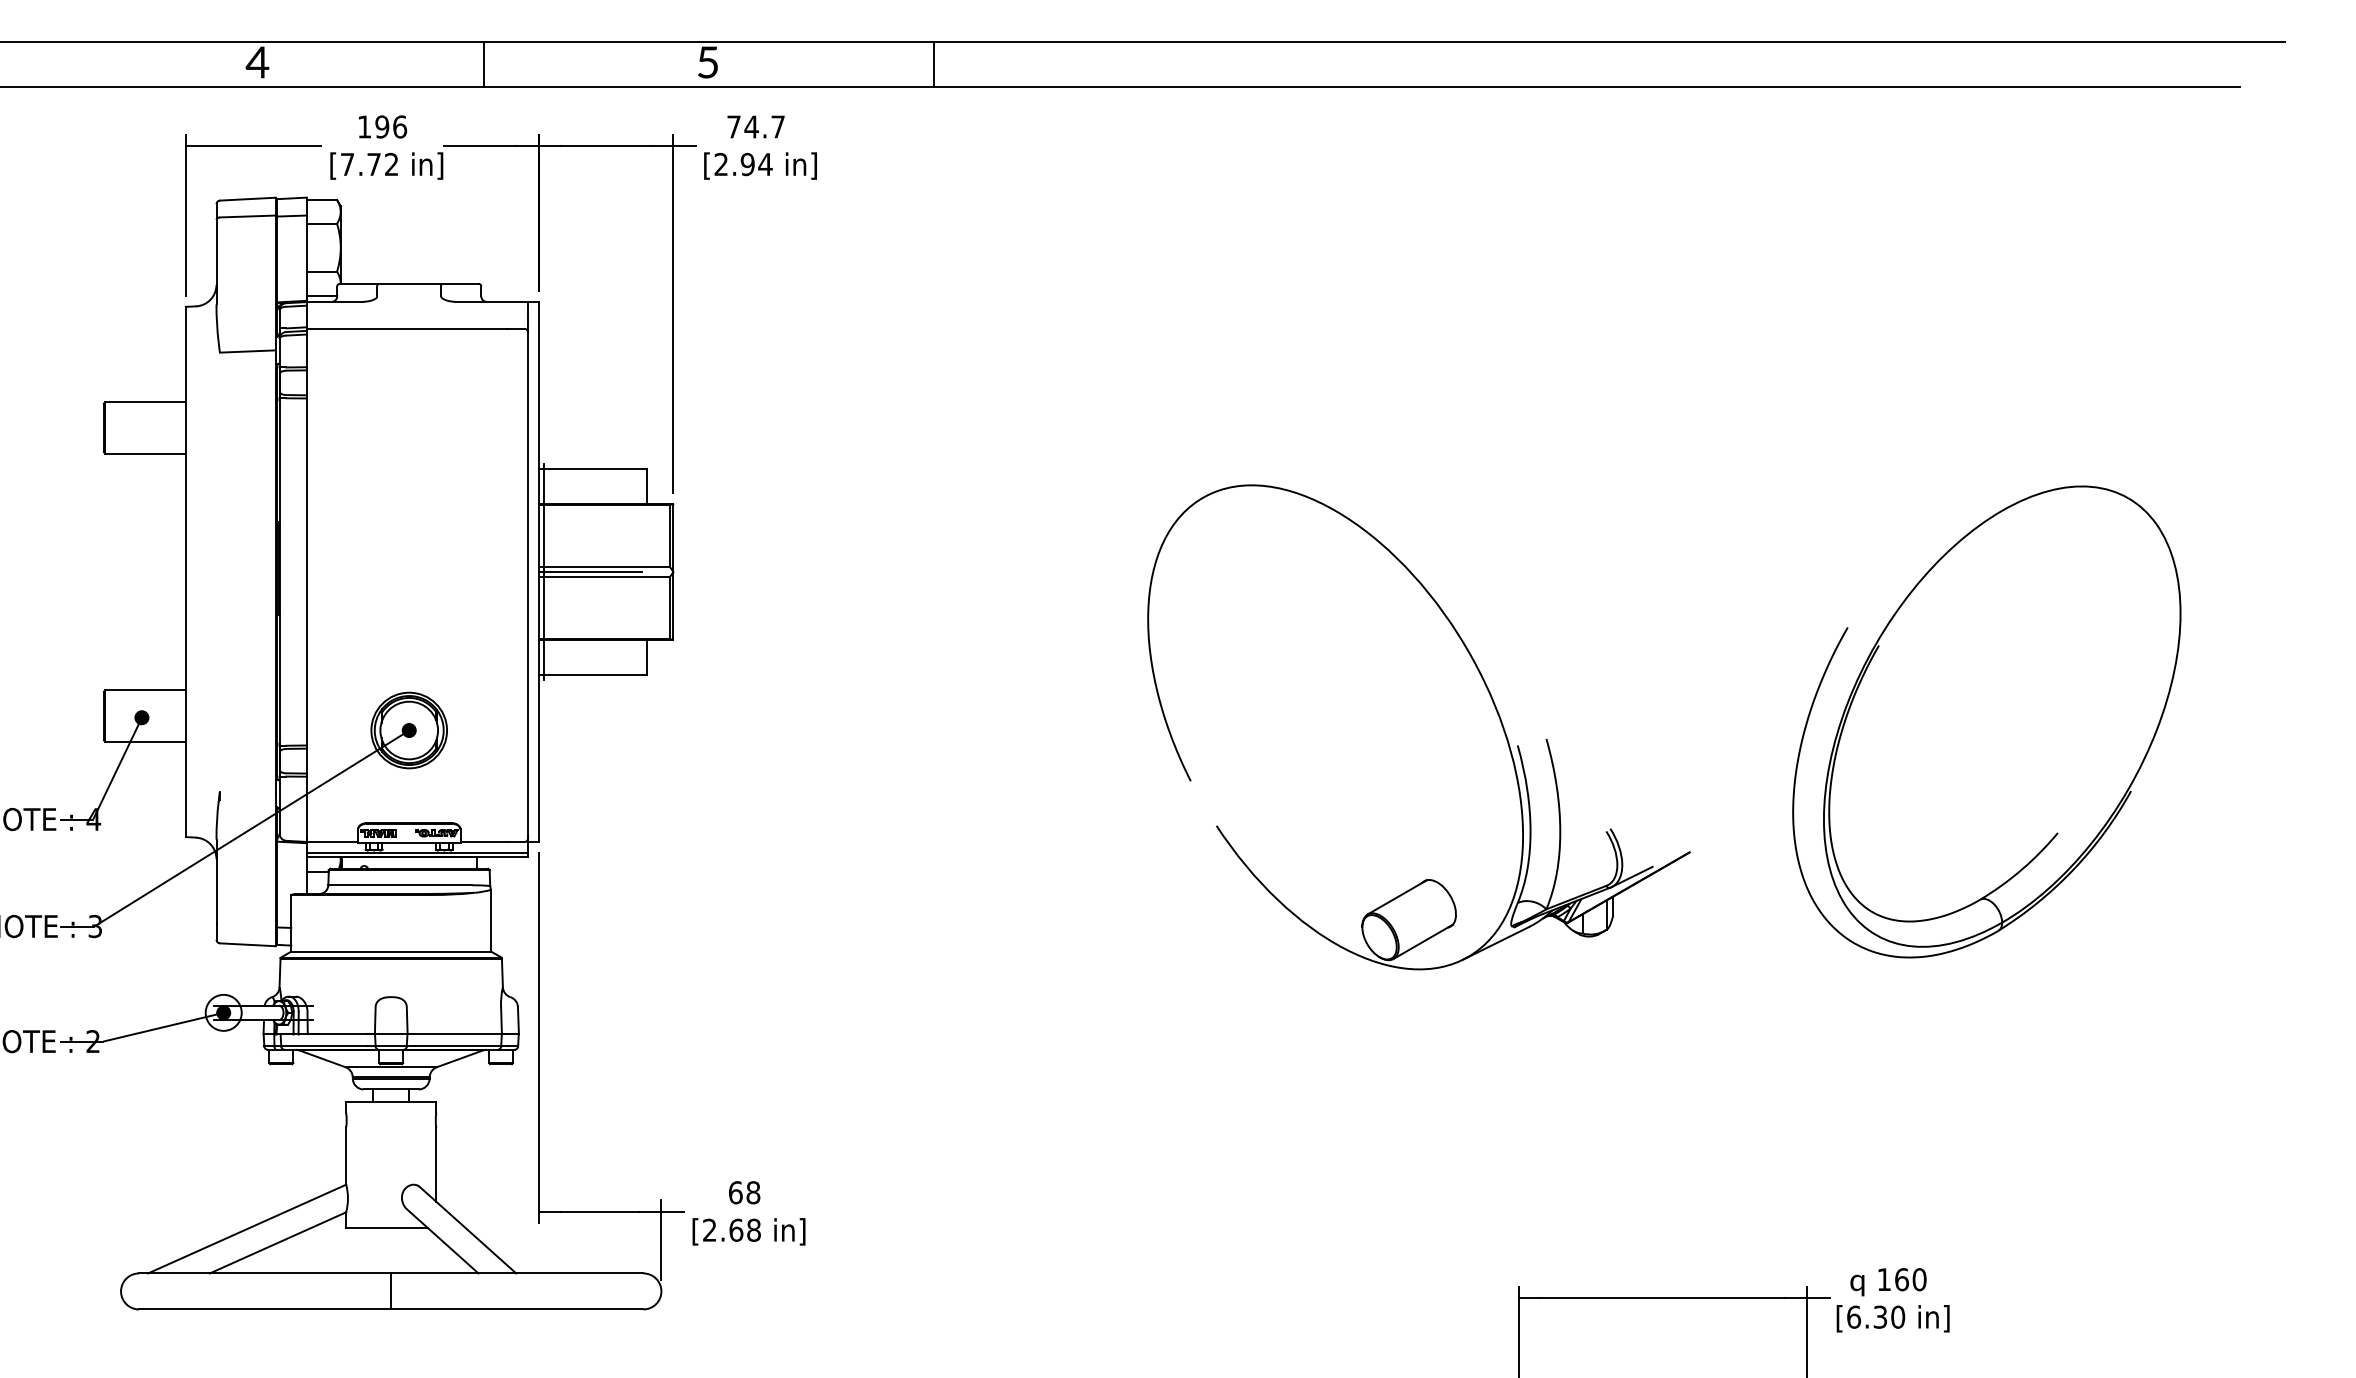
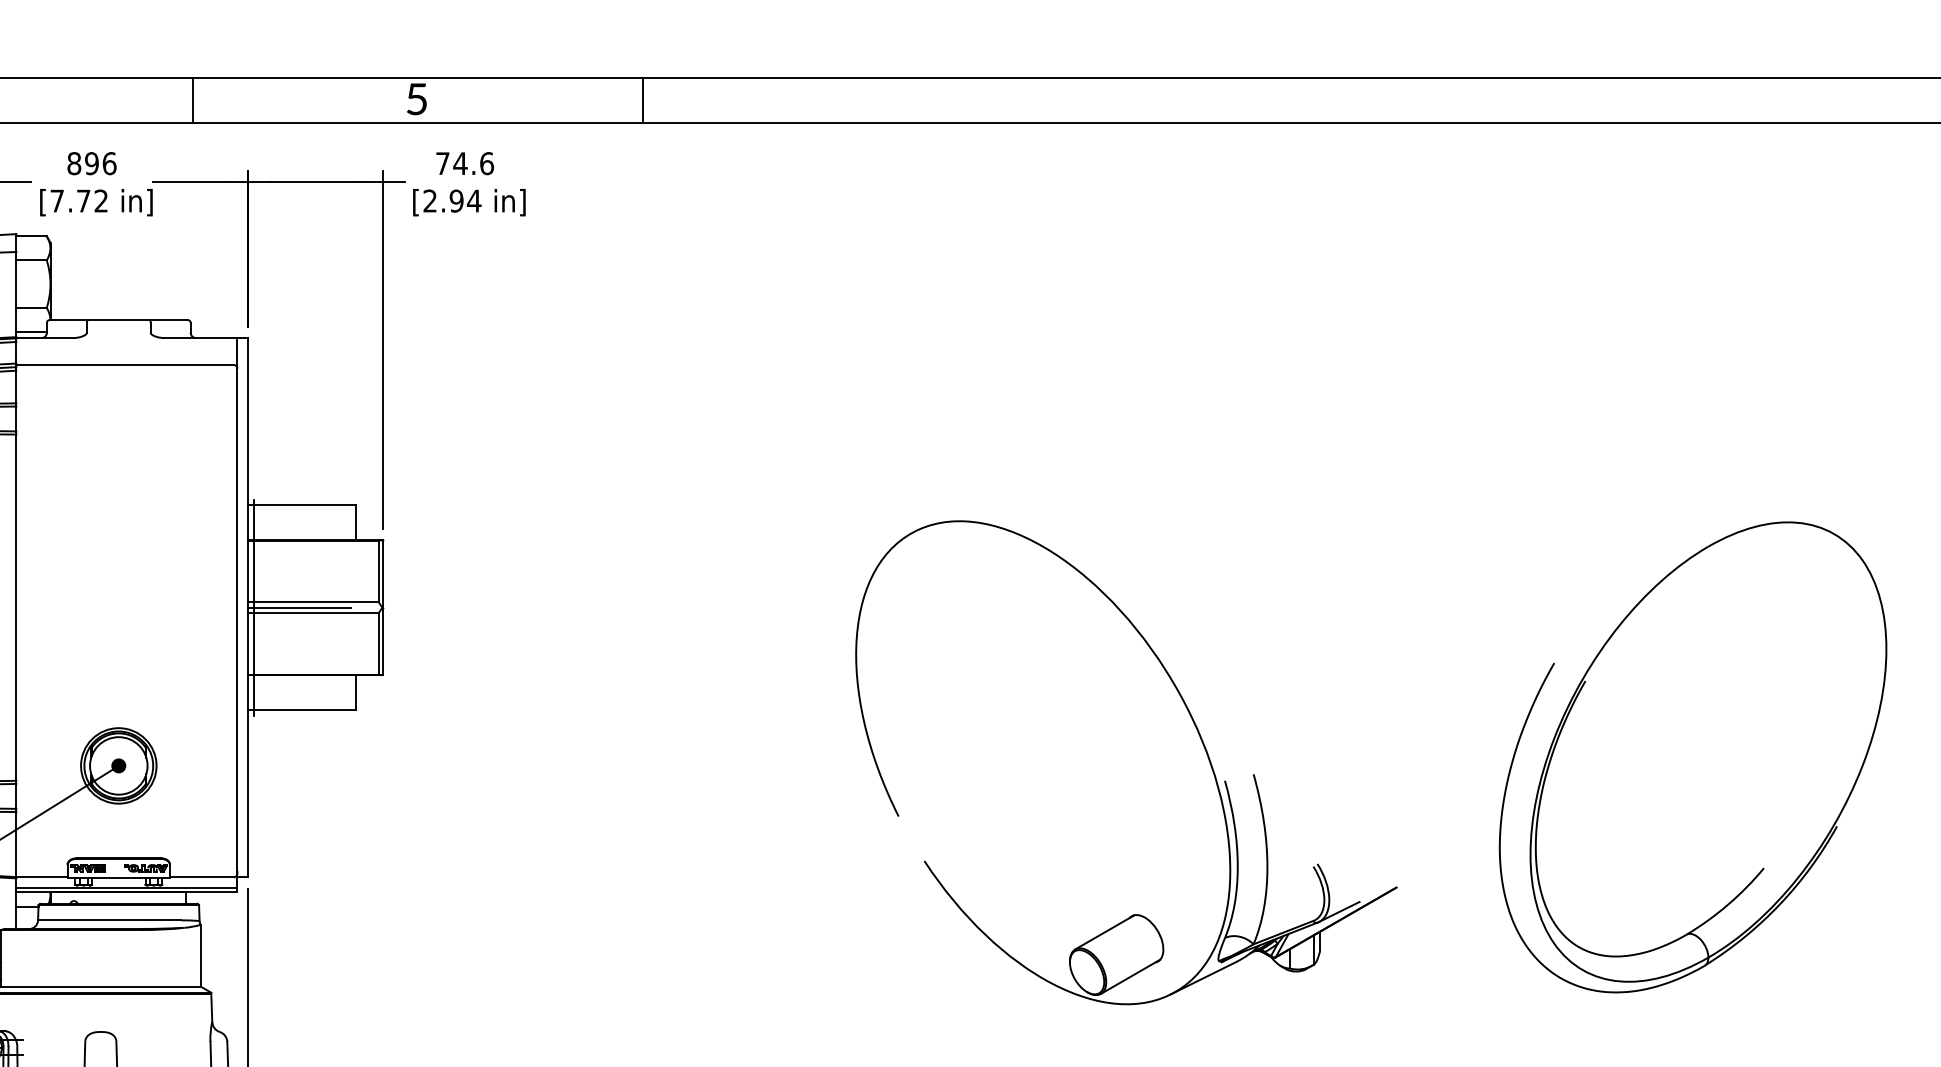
text: (364, 126) -> (74, 163), 196 -> 896
text: (778, 126) -> (487, 163), 74.7 -> 74.6

